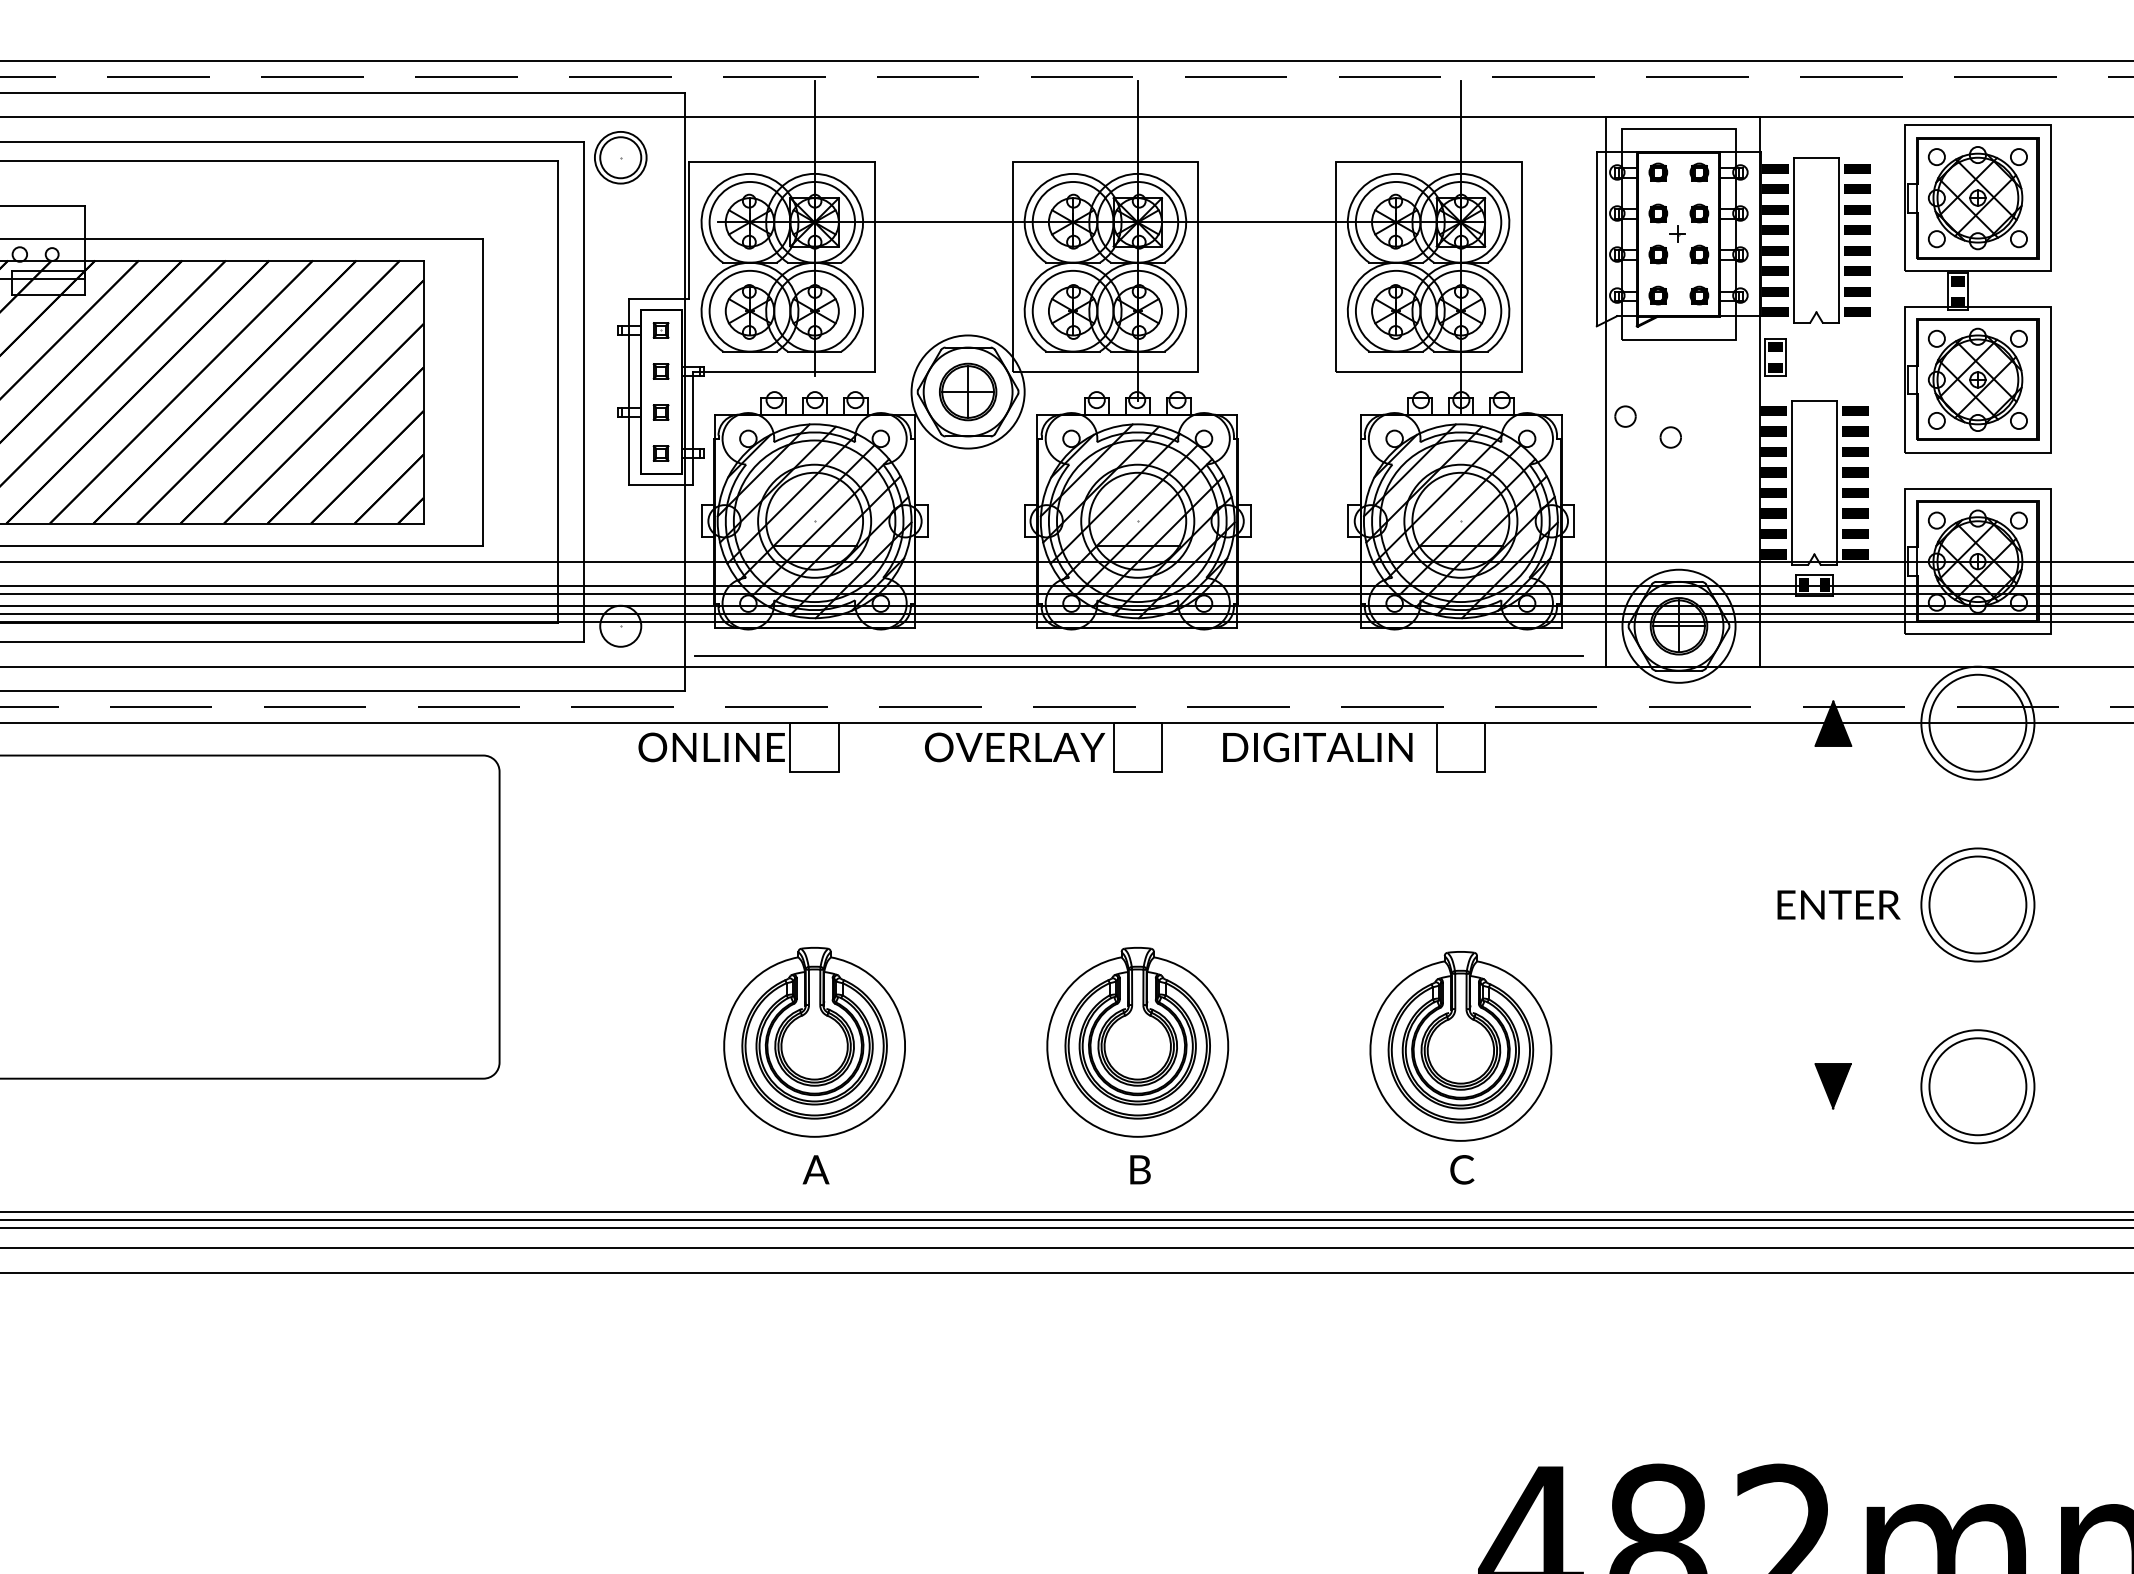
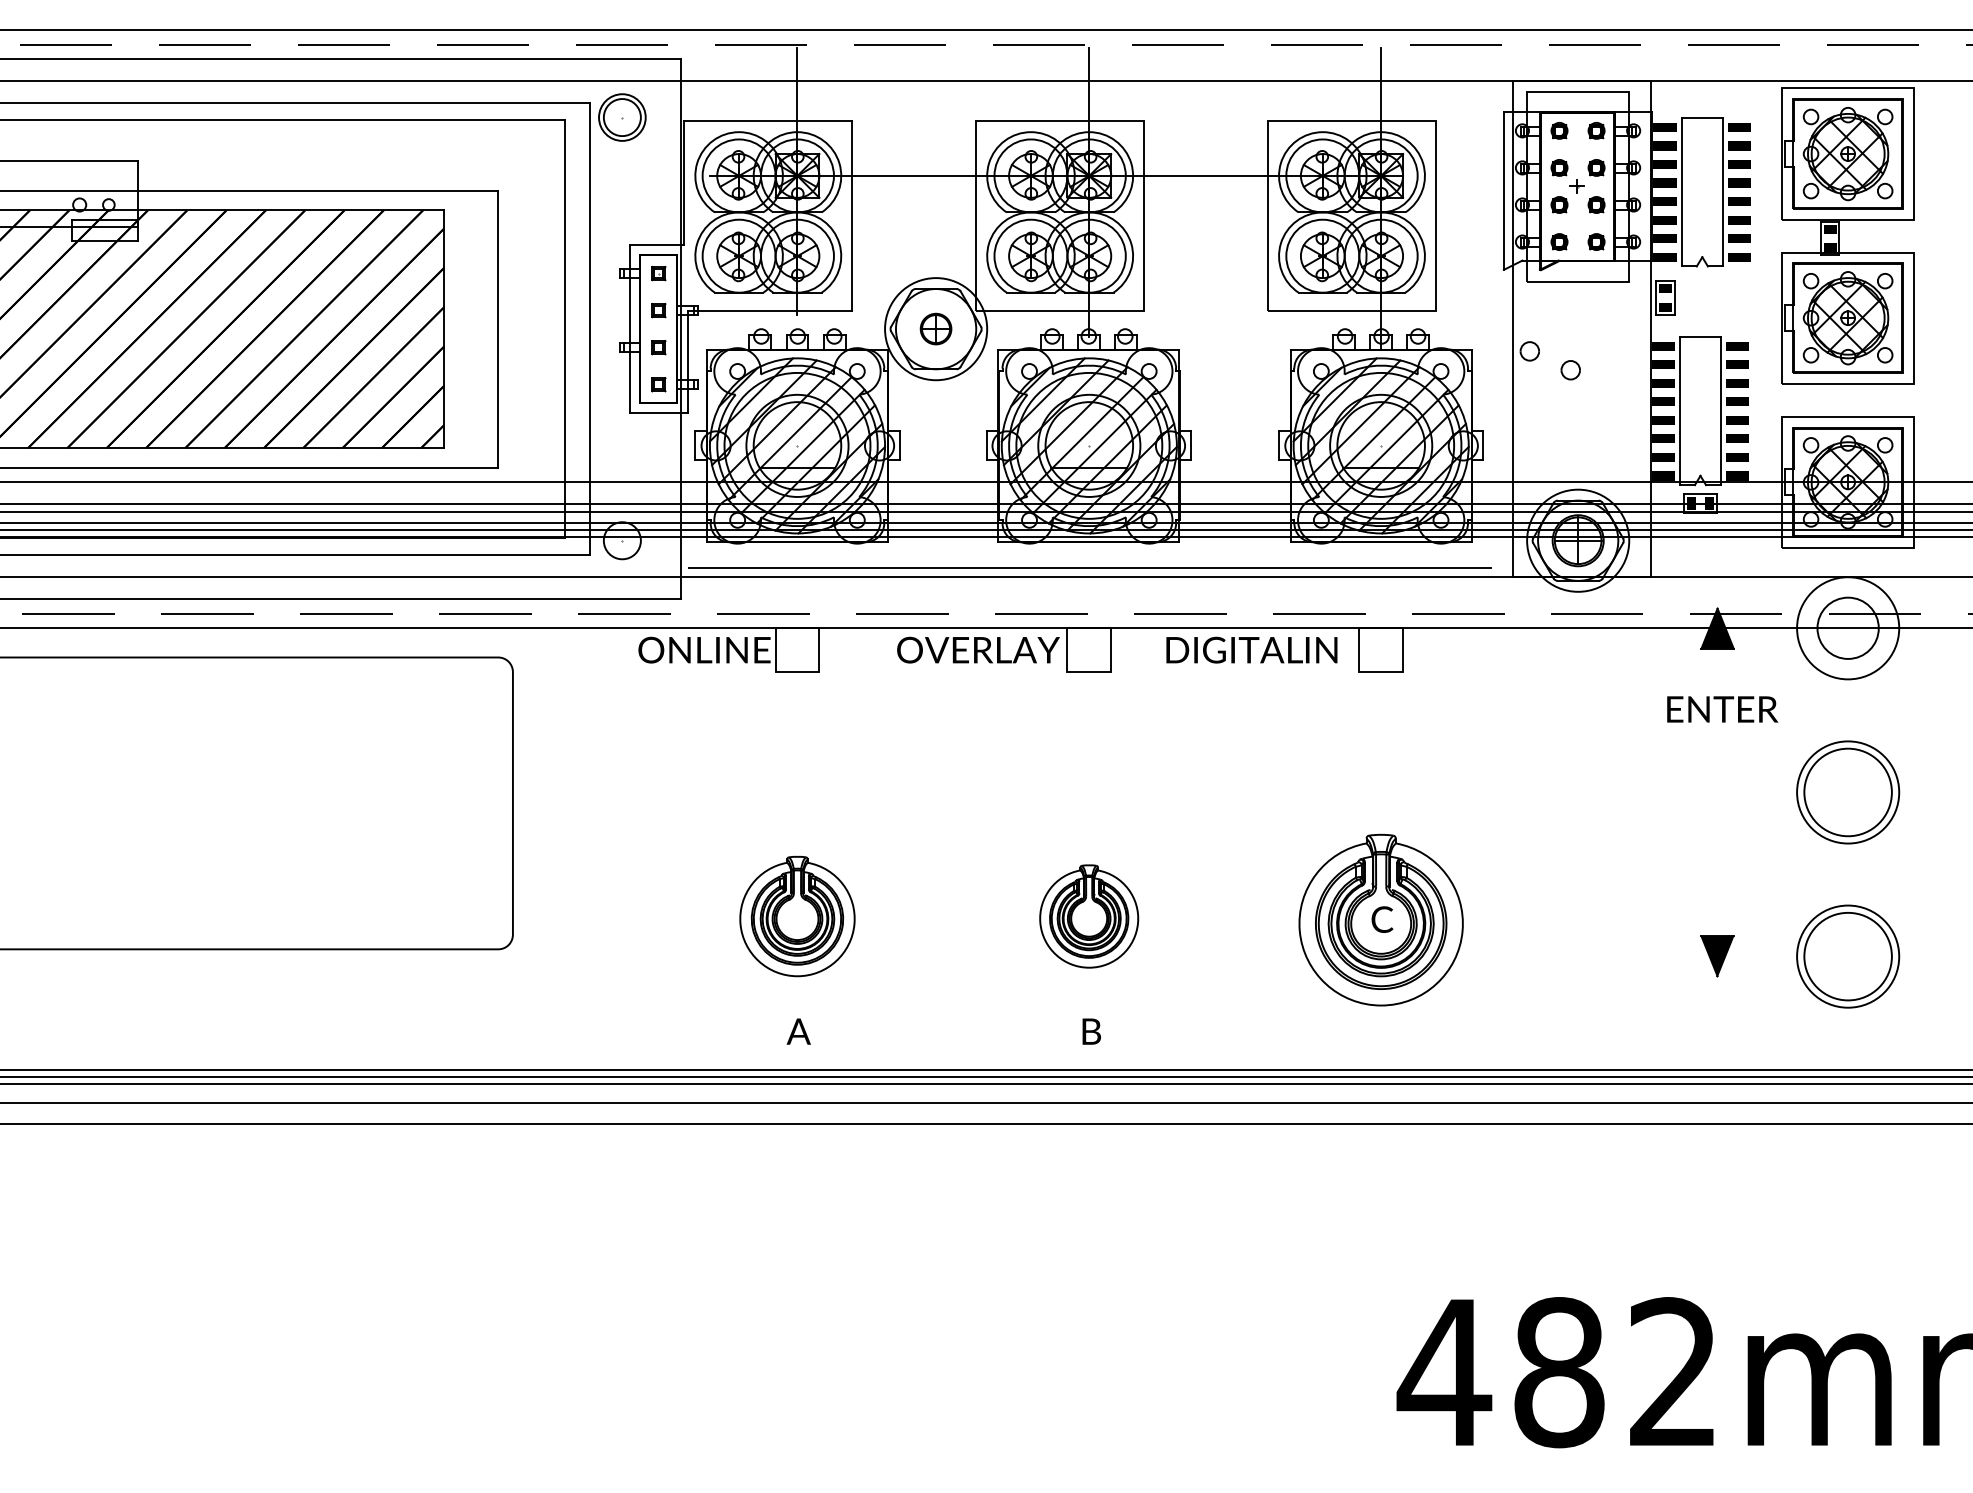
part: (967, 391) -> (935, 328), size x0.6
circle: (1977, 723) -> (1847, 628), size x0.7
text: (1838, 905) -> (1722, 709), moved
part: (814, 1042) -> (797, 916), size x0.7
part: (1136, 1042) -> (1088, 916), size x0.6
text: (1462, 1169) -> (1382, 919), moved

